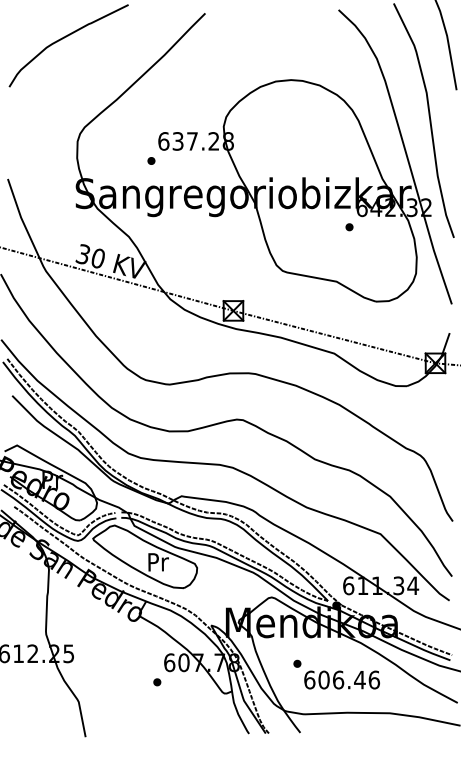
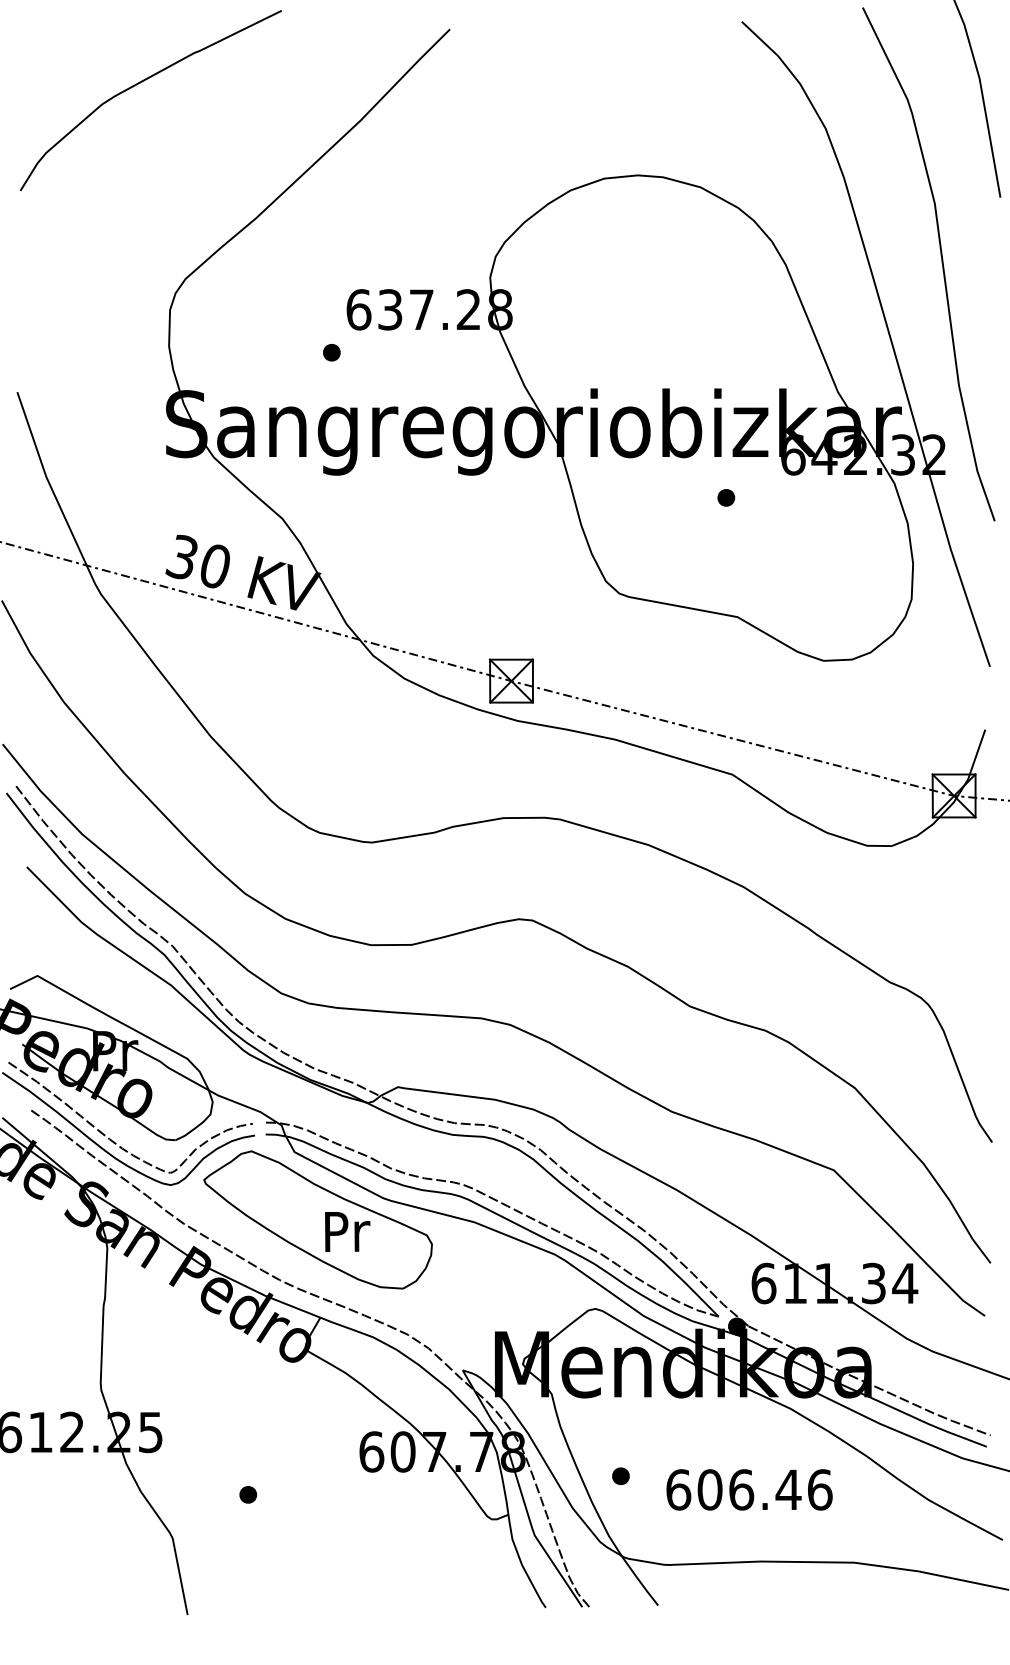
part: (349, 227) -> (726, 498), moved
part: (297, 663) -> (621, 1475), moved
part: (157, 682) -> (248, 1495), moved

